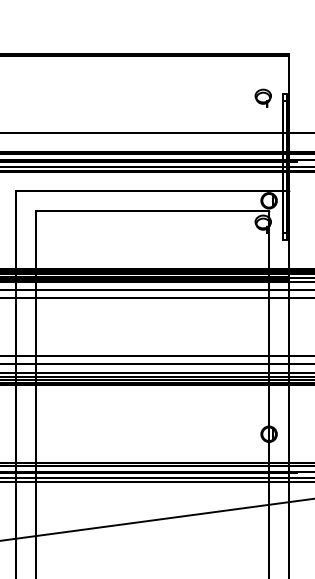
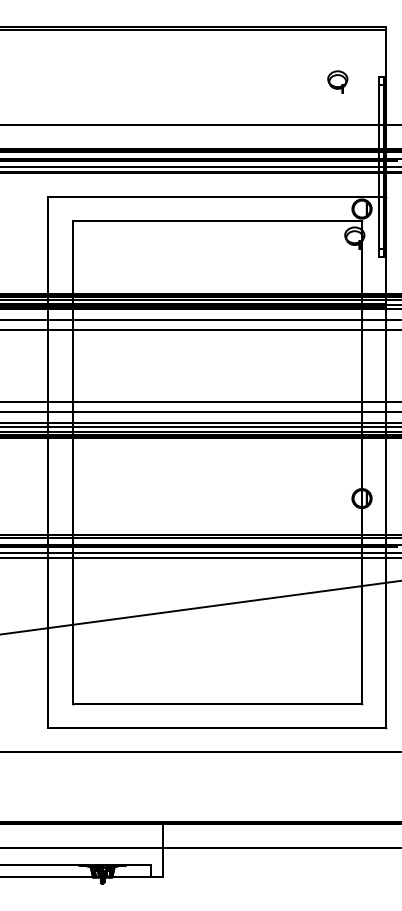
part: (263, 97) -> (337, 81), moved

